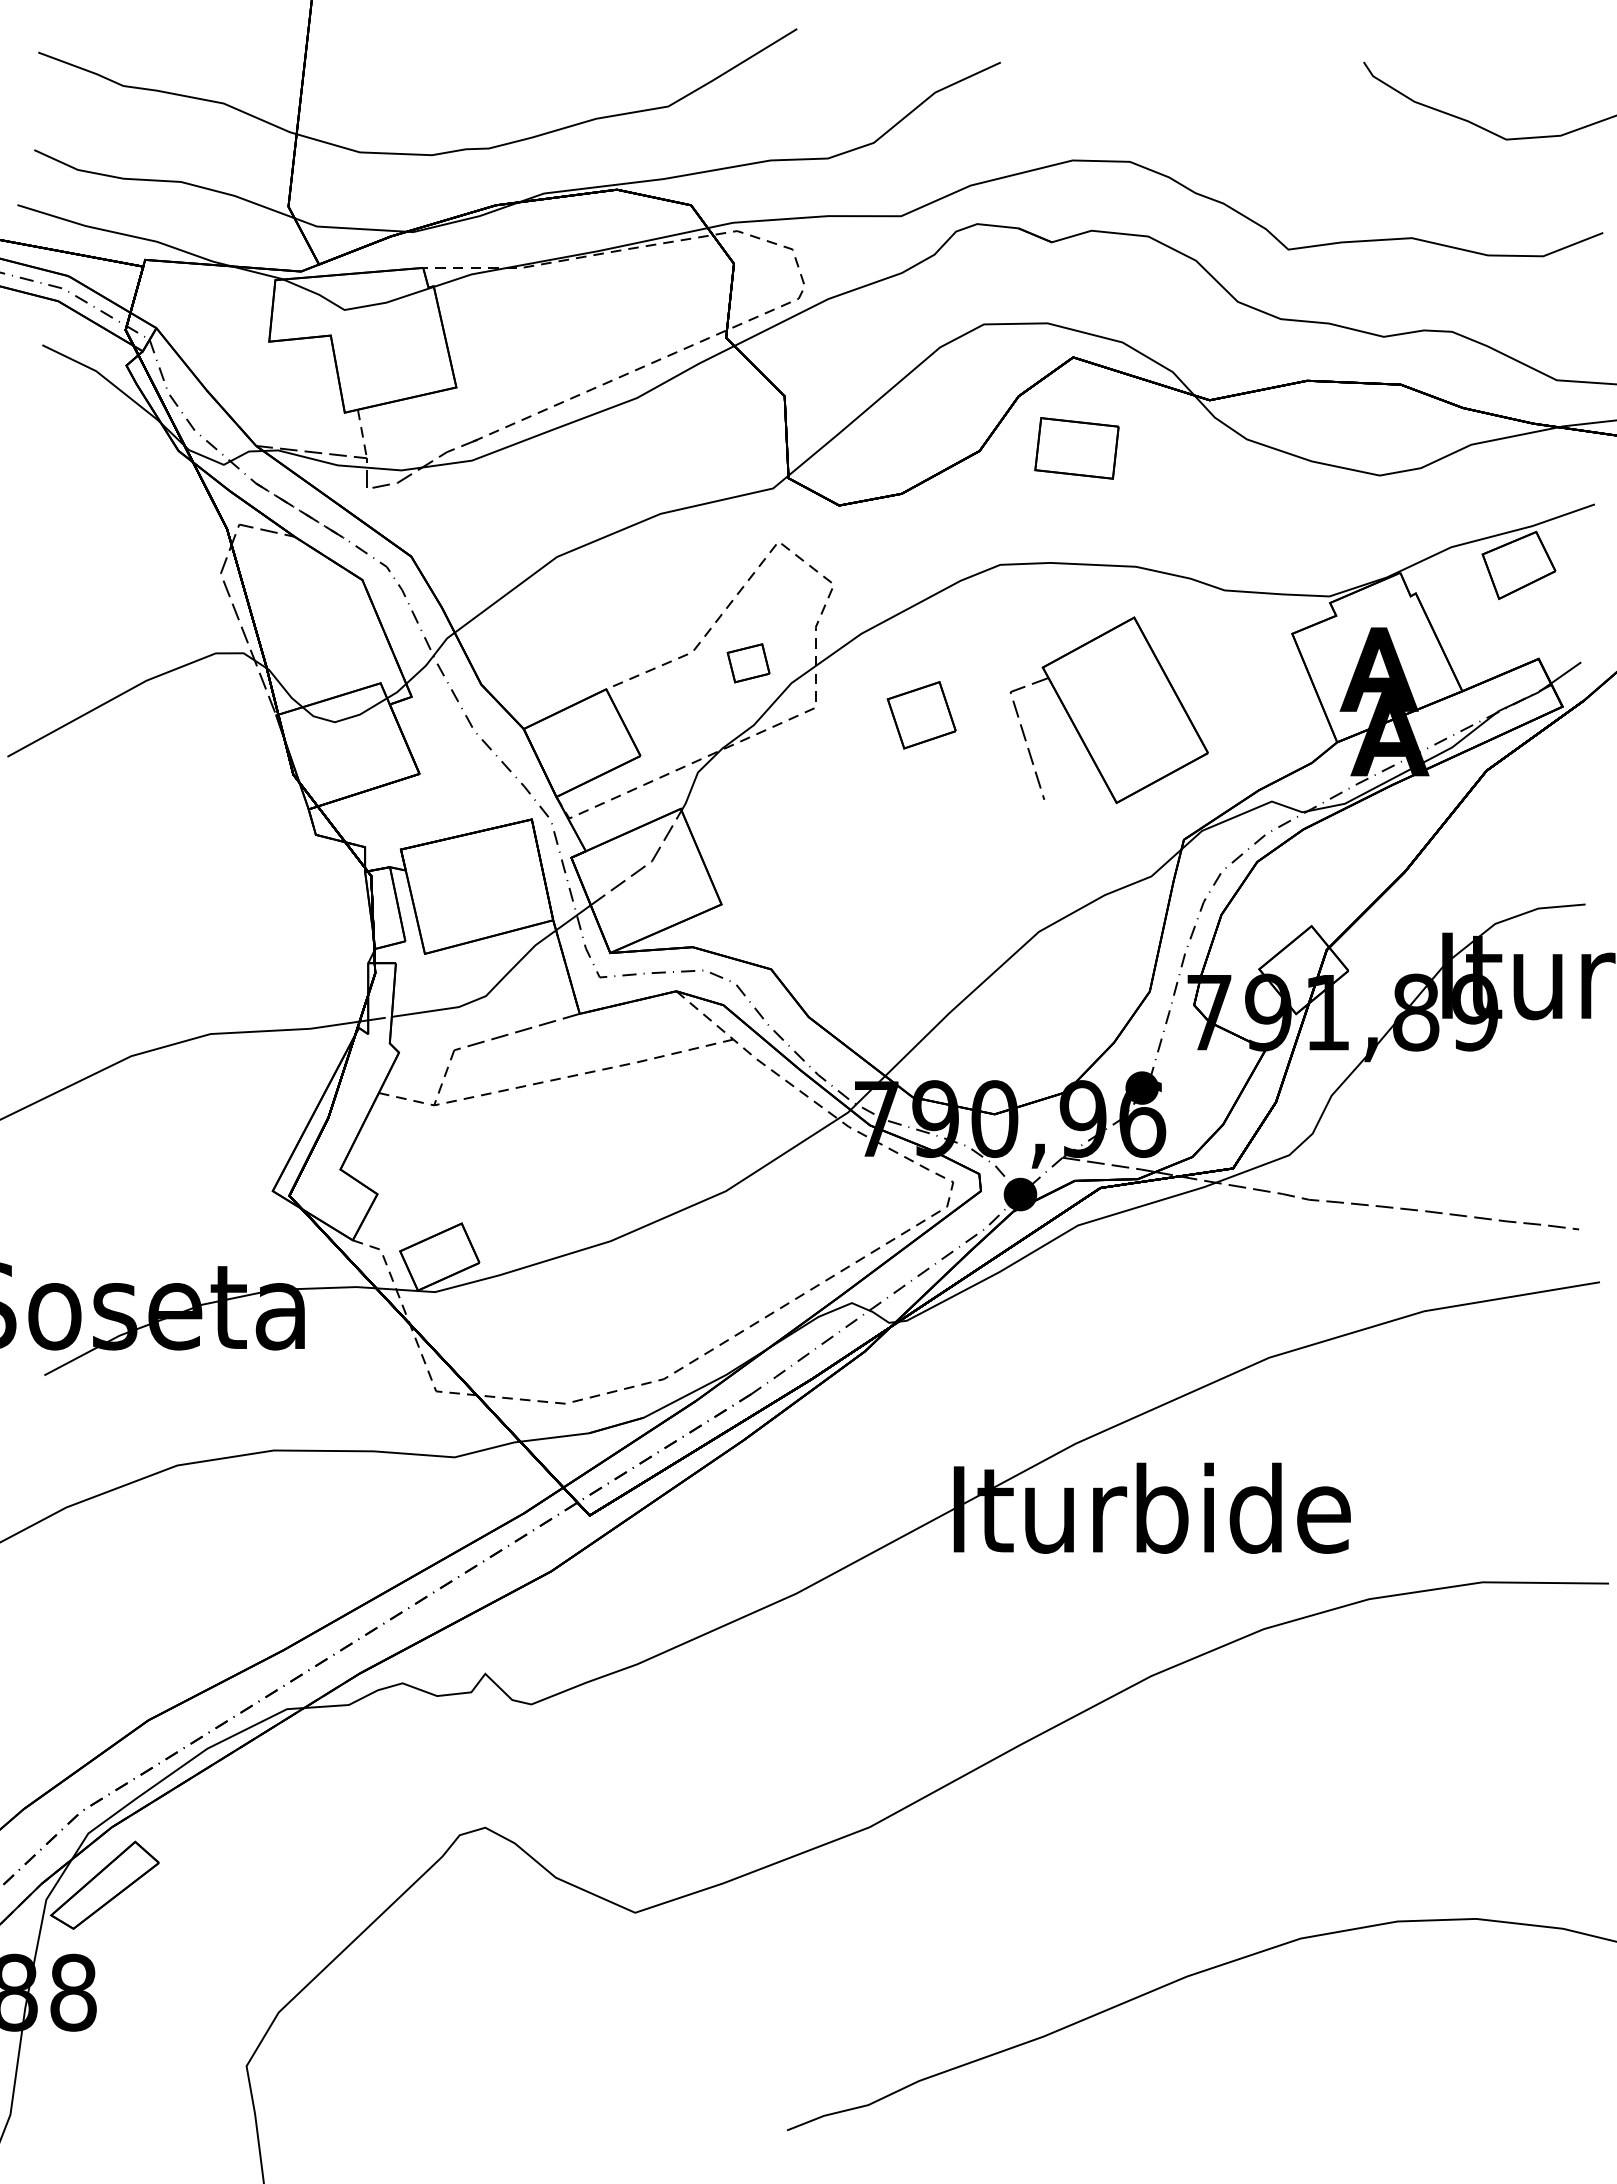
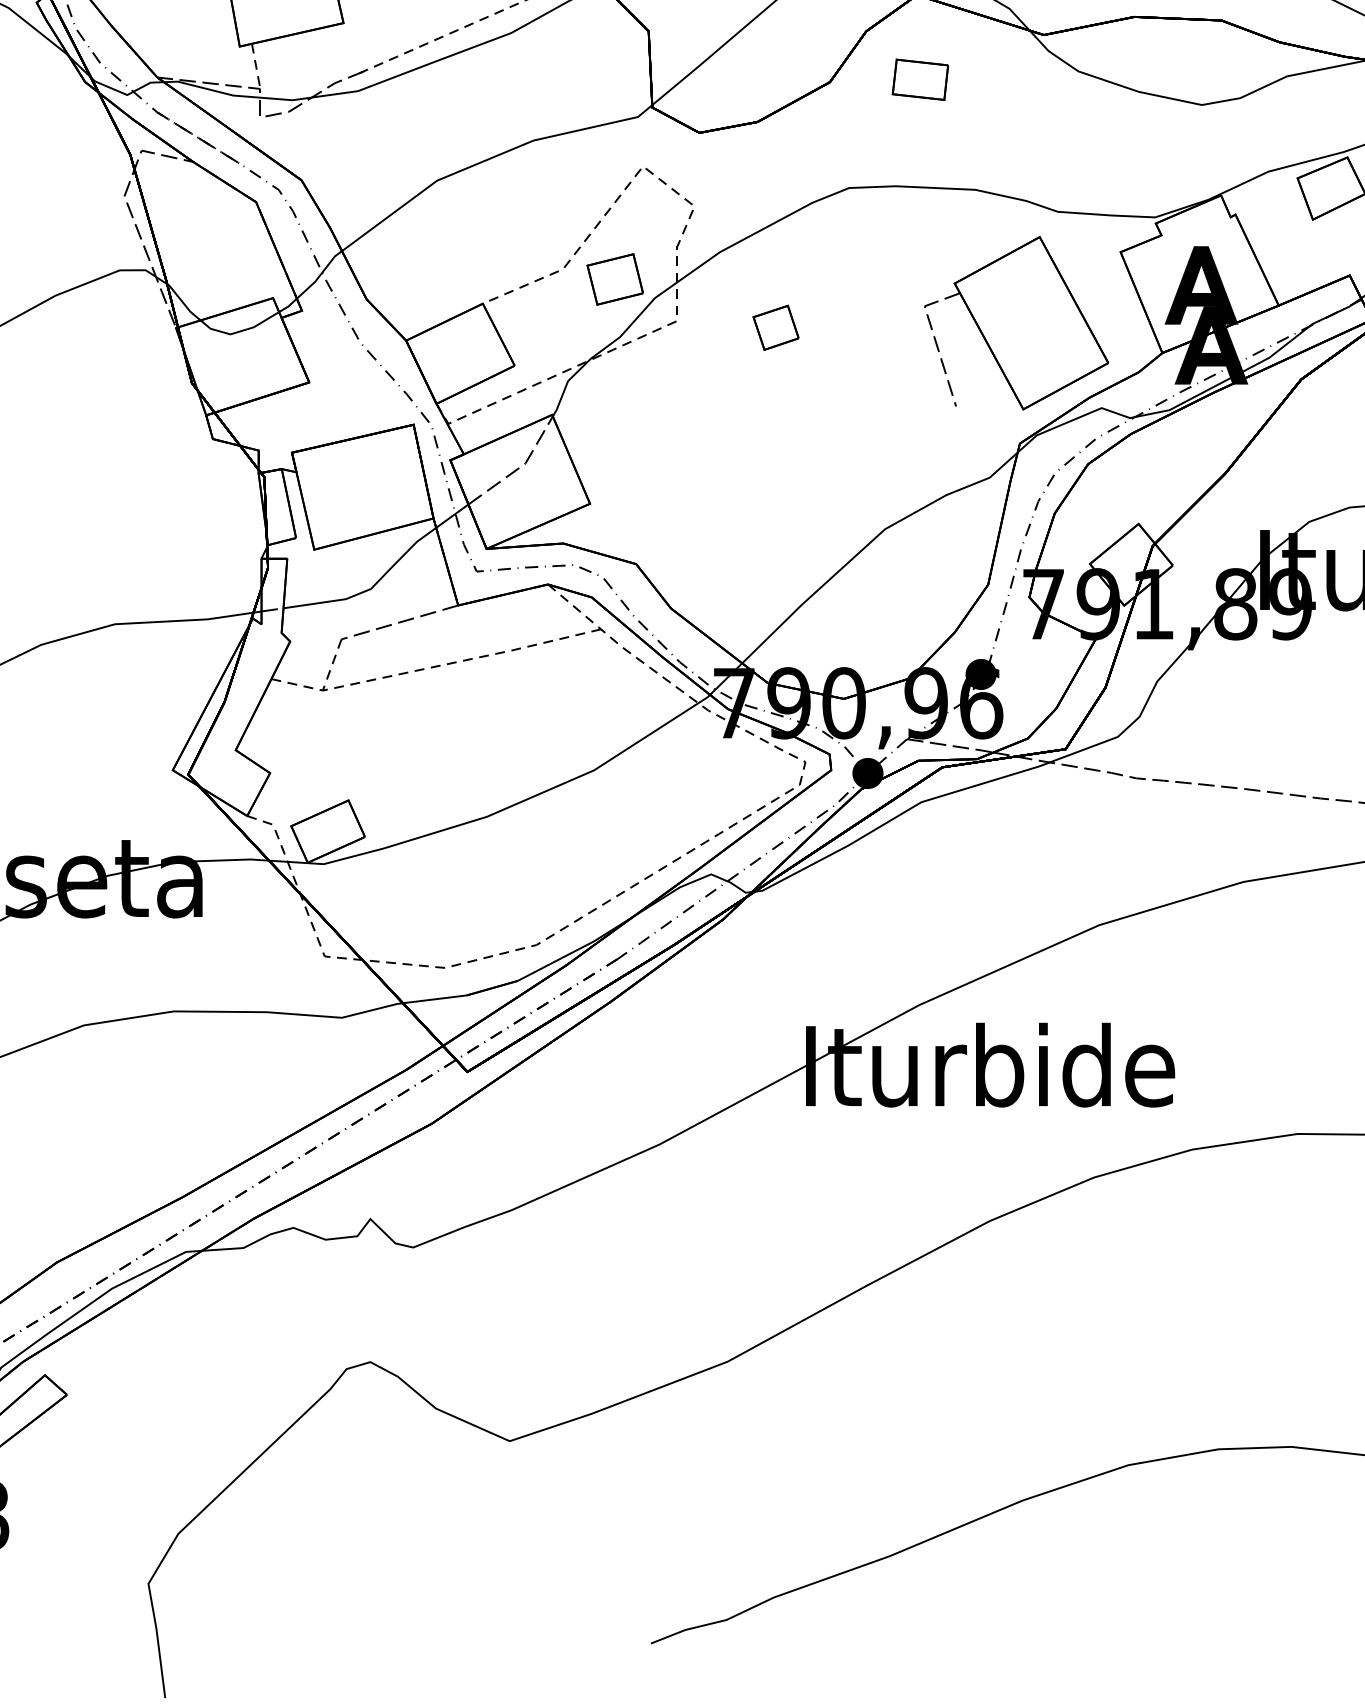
part: (1076, 448) -> (920, 79), size x0.71
part: (748, 663) -> (615, 279), size x1.43
part: (1108, 710) -> (1015, 323), moved
part: (921, 714) -> (775, 327), size x0.71

